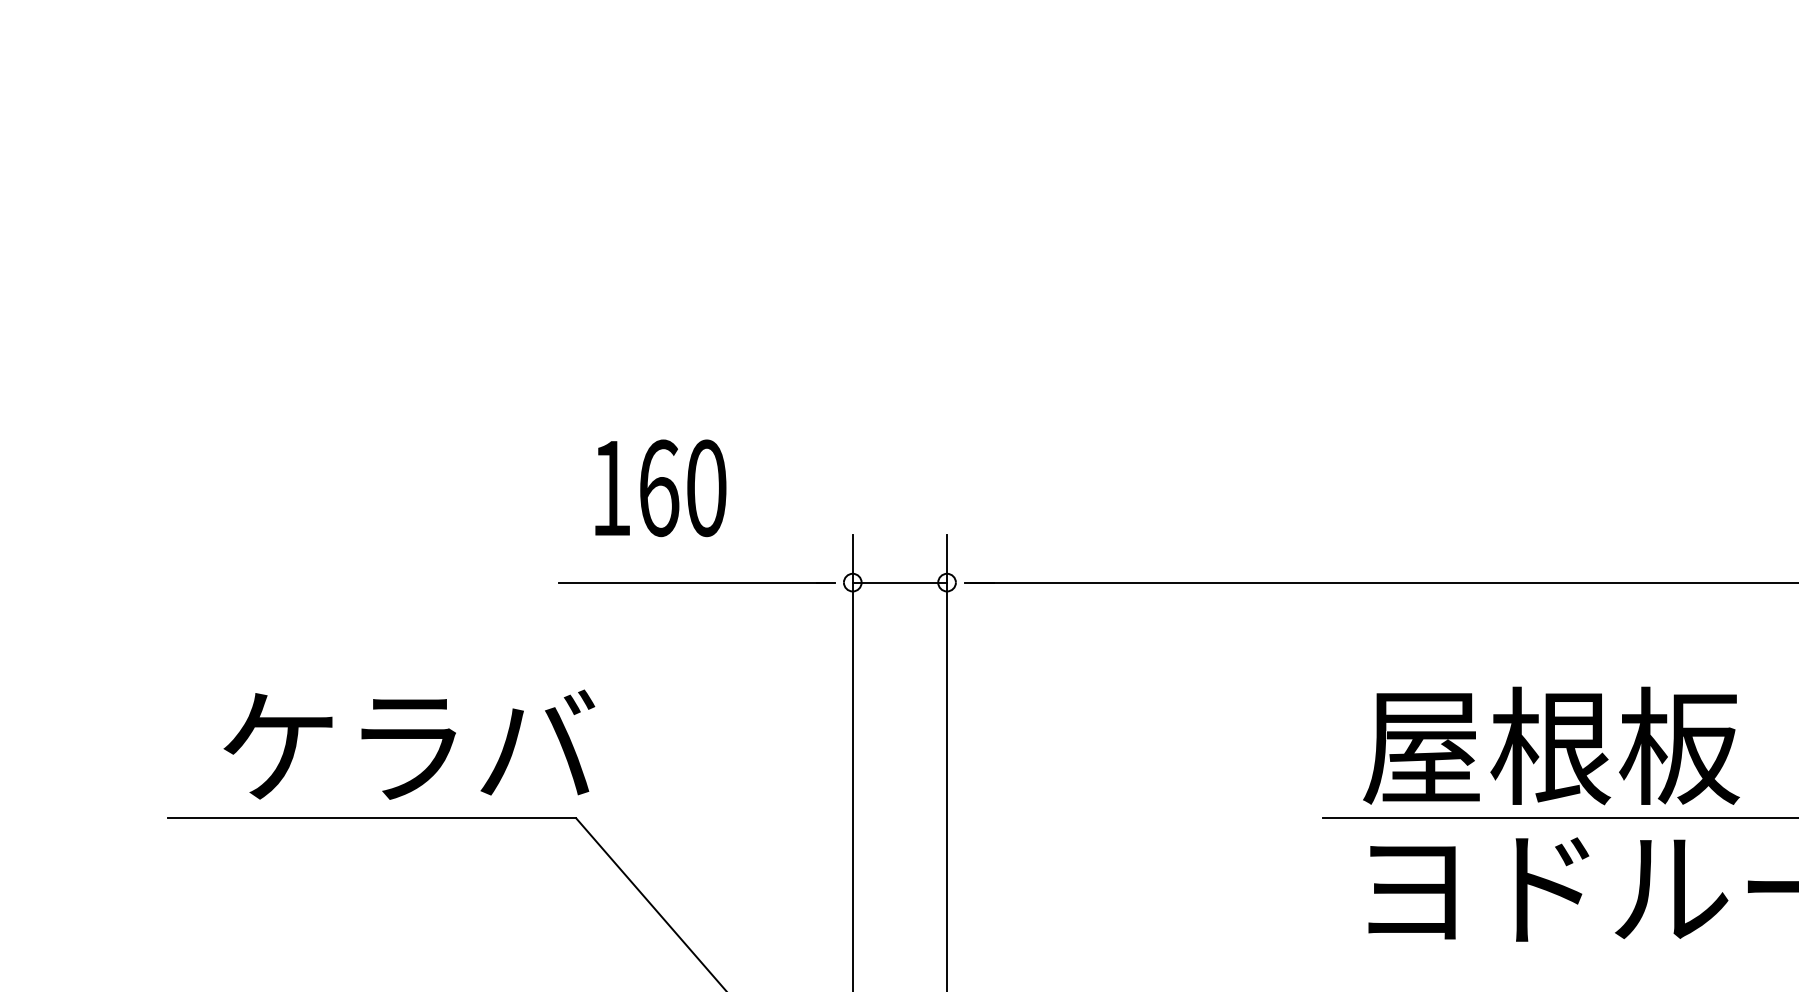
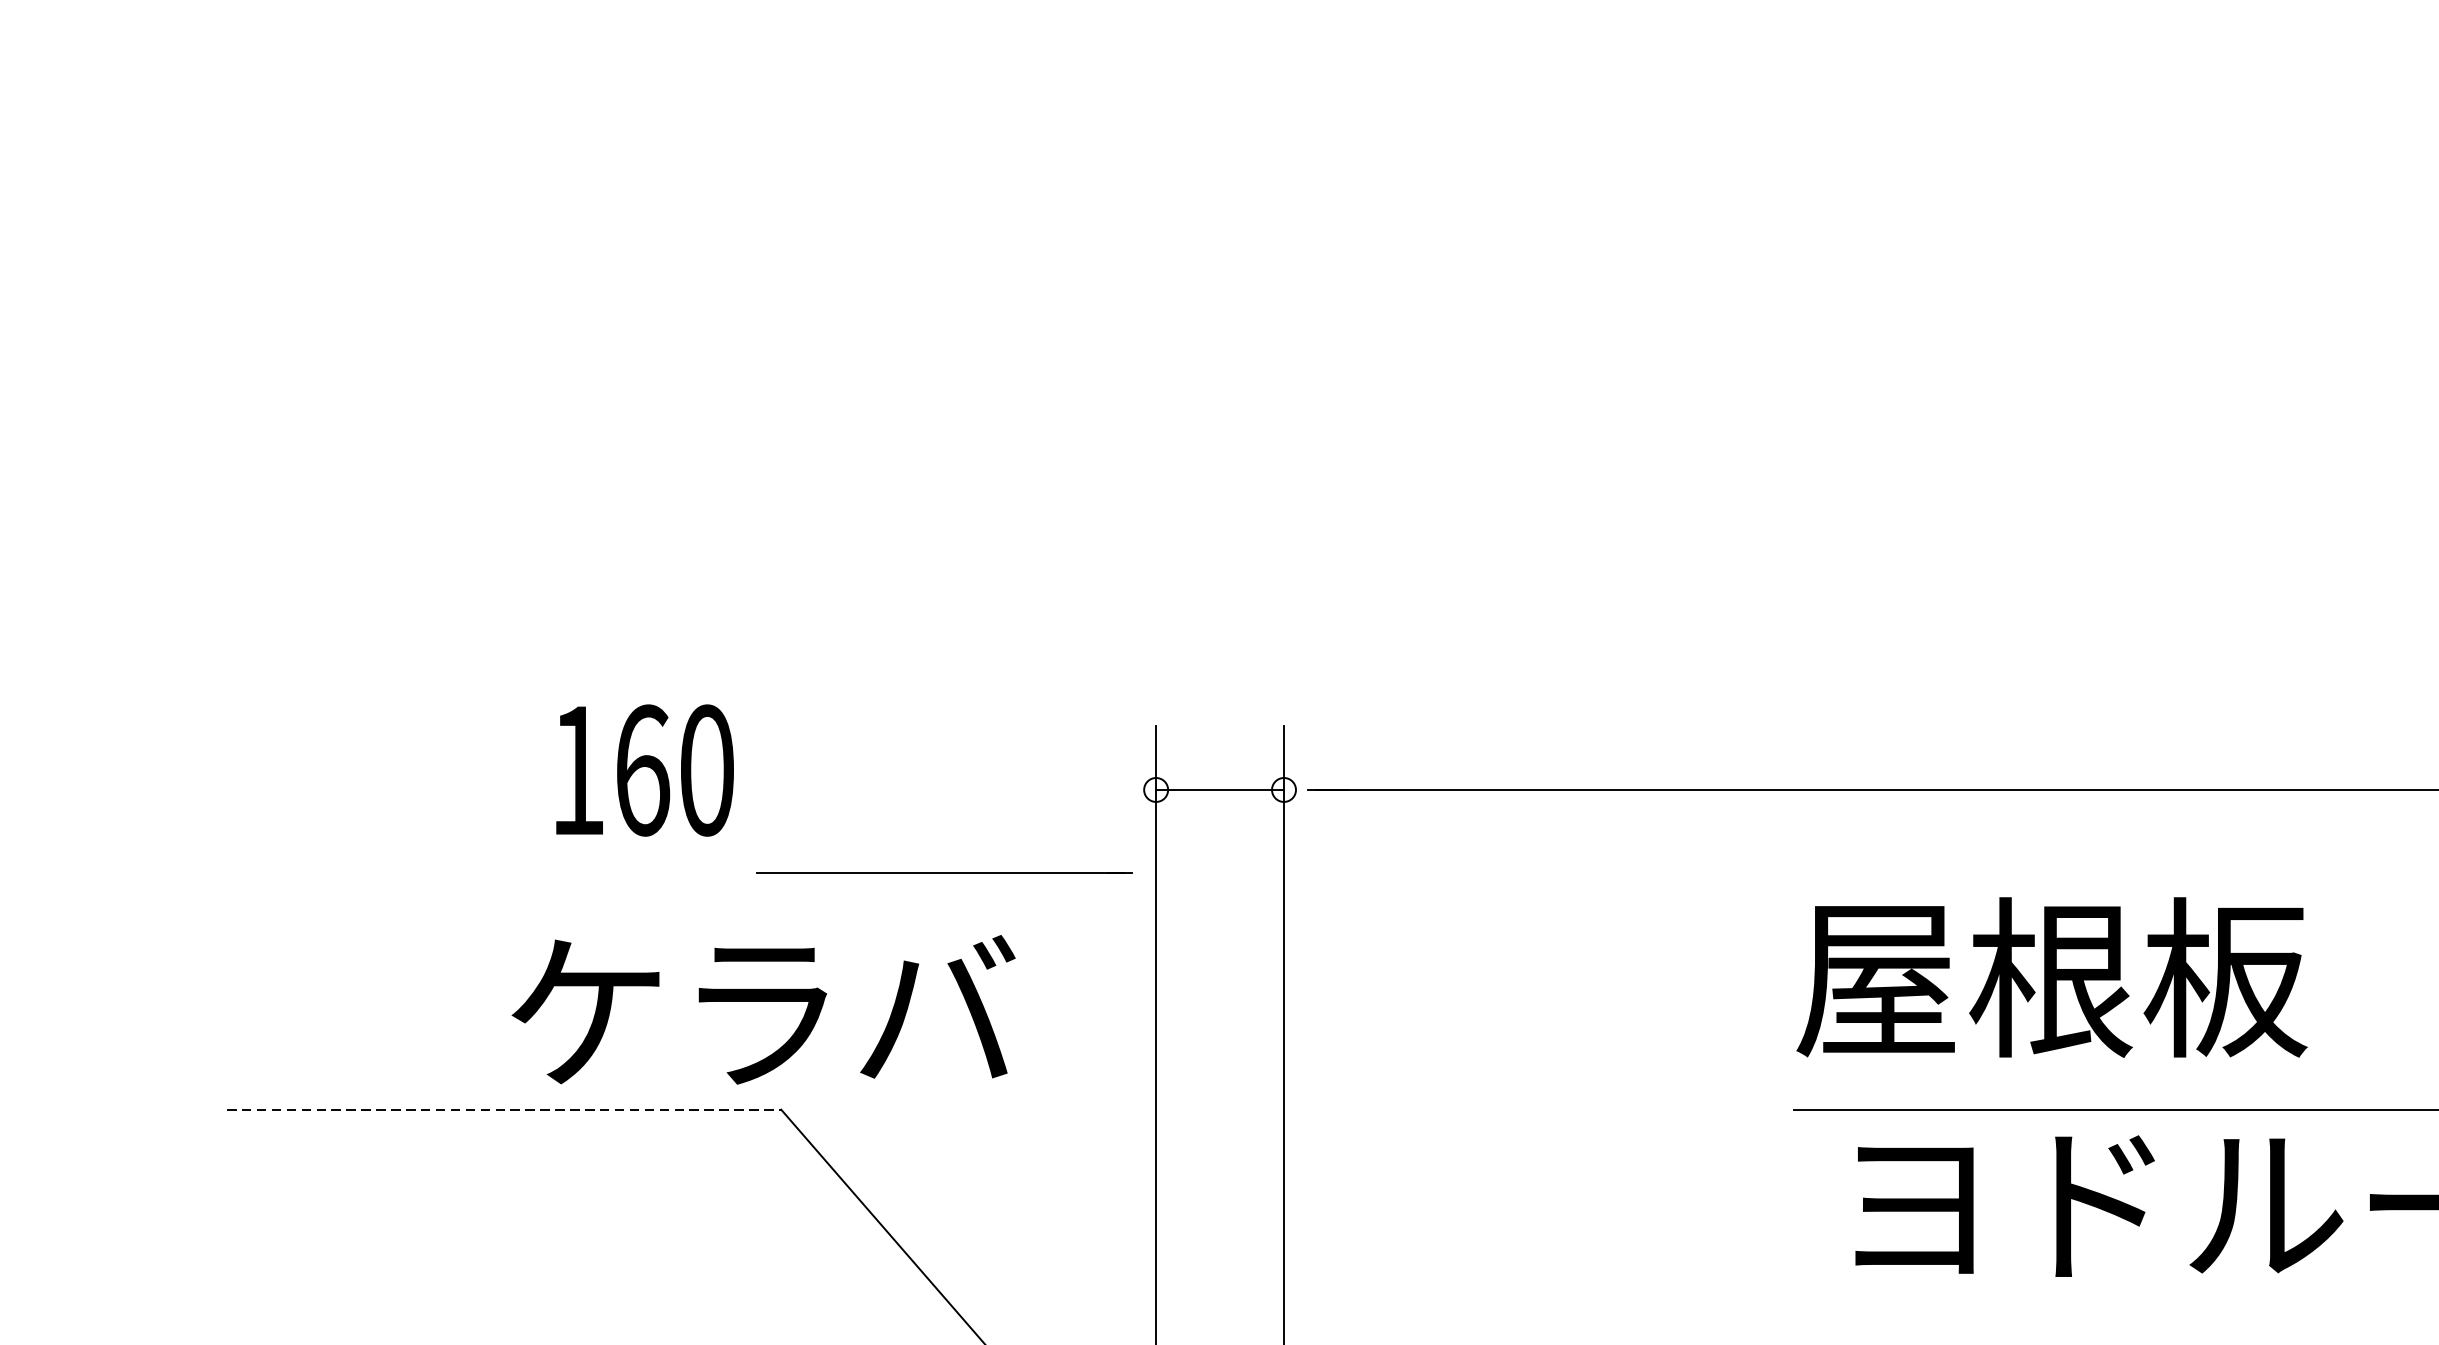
text: (660, 488) -> (644, 770), moved
line: (696, 582) -> (944, 872), moved
text: (409, 744) -> (763, 1009), moved
text: (1551, 745) -> (2052, 976), moved
line: (372, 818) -> (504, 1109), solid -> dashed

